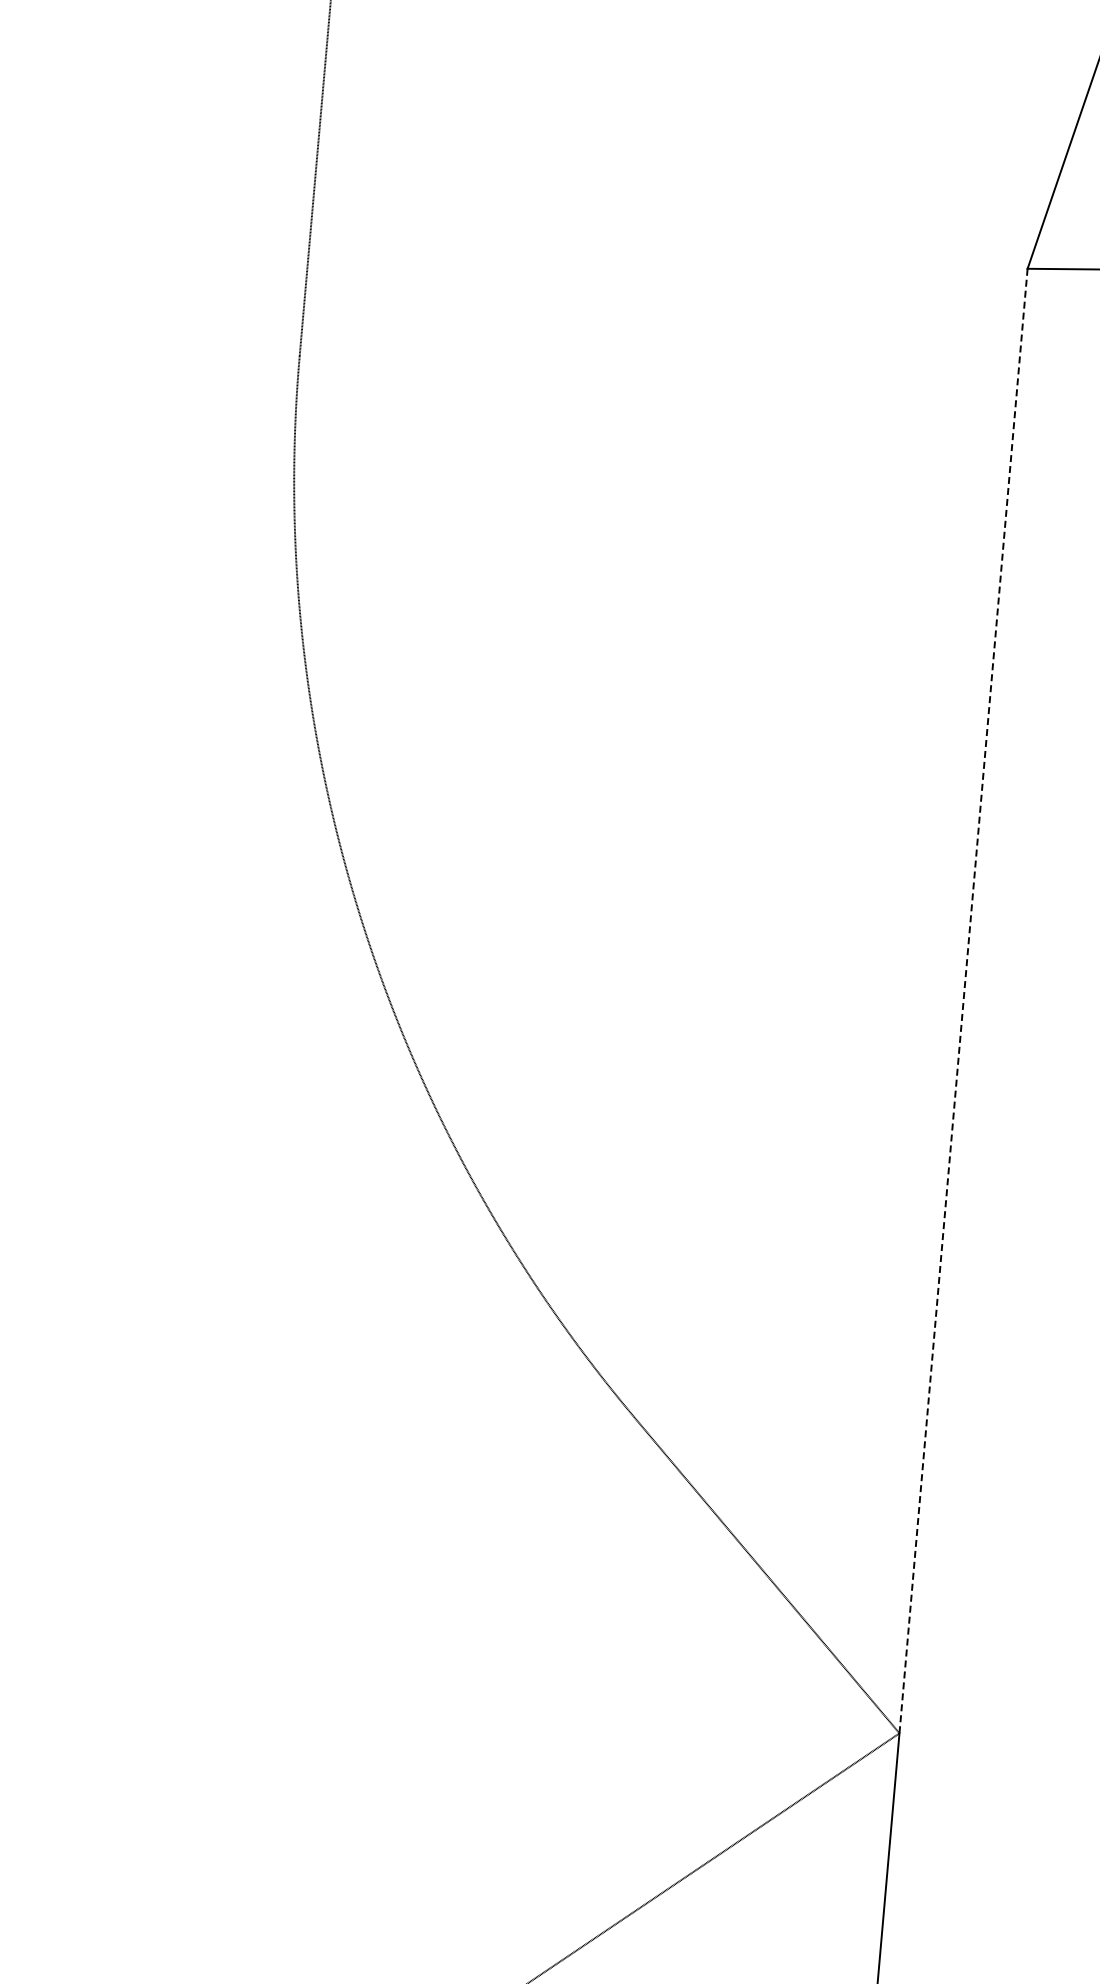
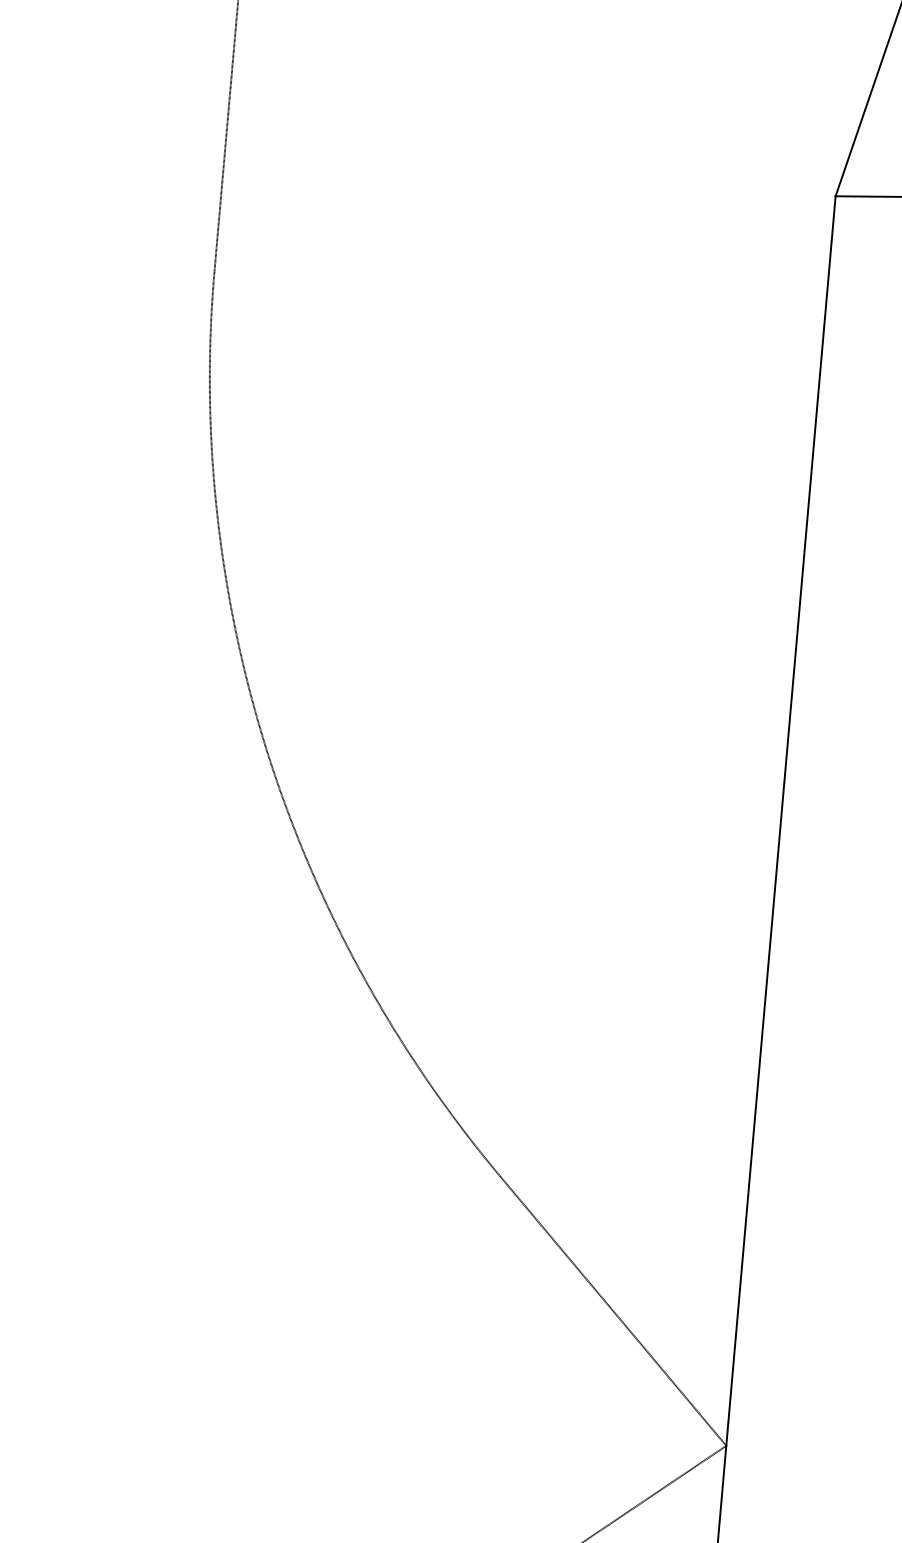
line: (963, 1001) -> (780, 821), dashed -> solid

